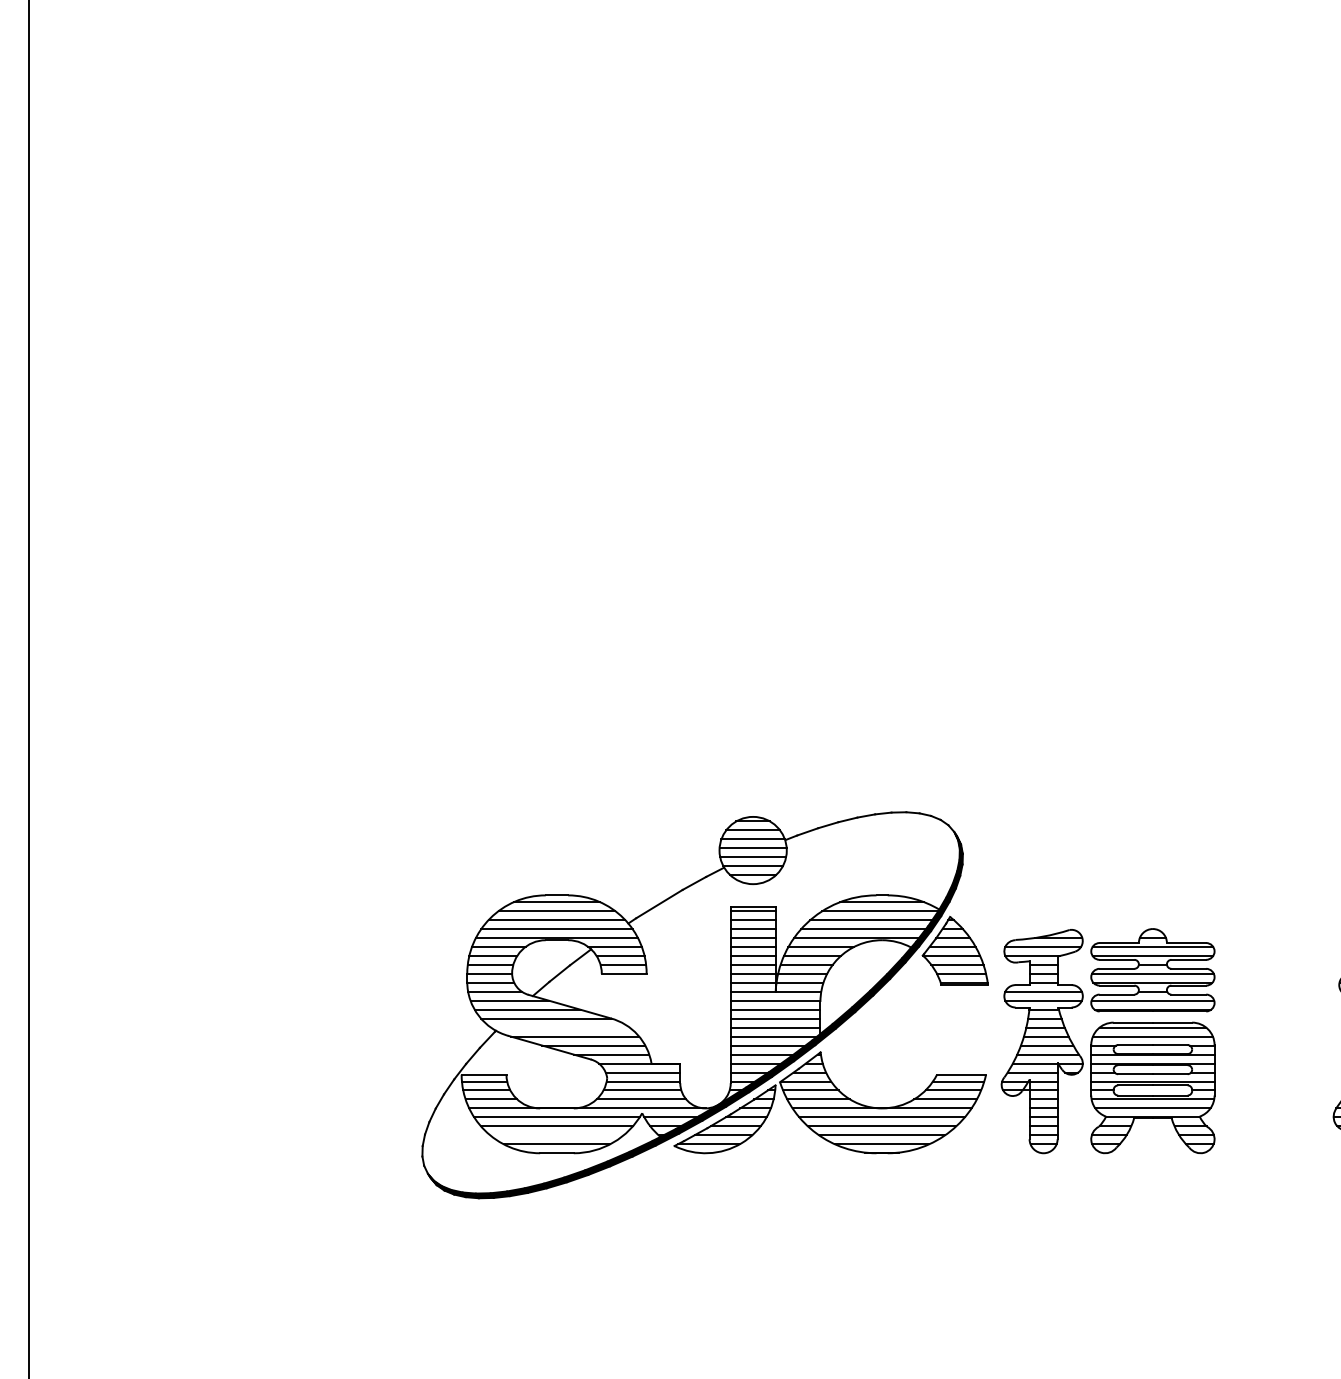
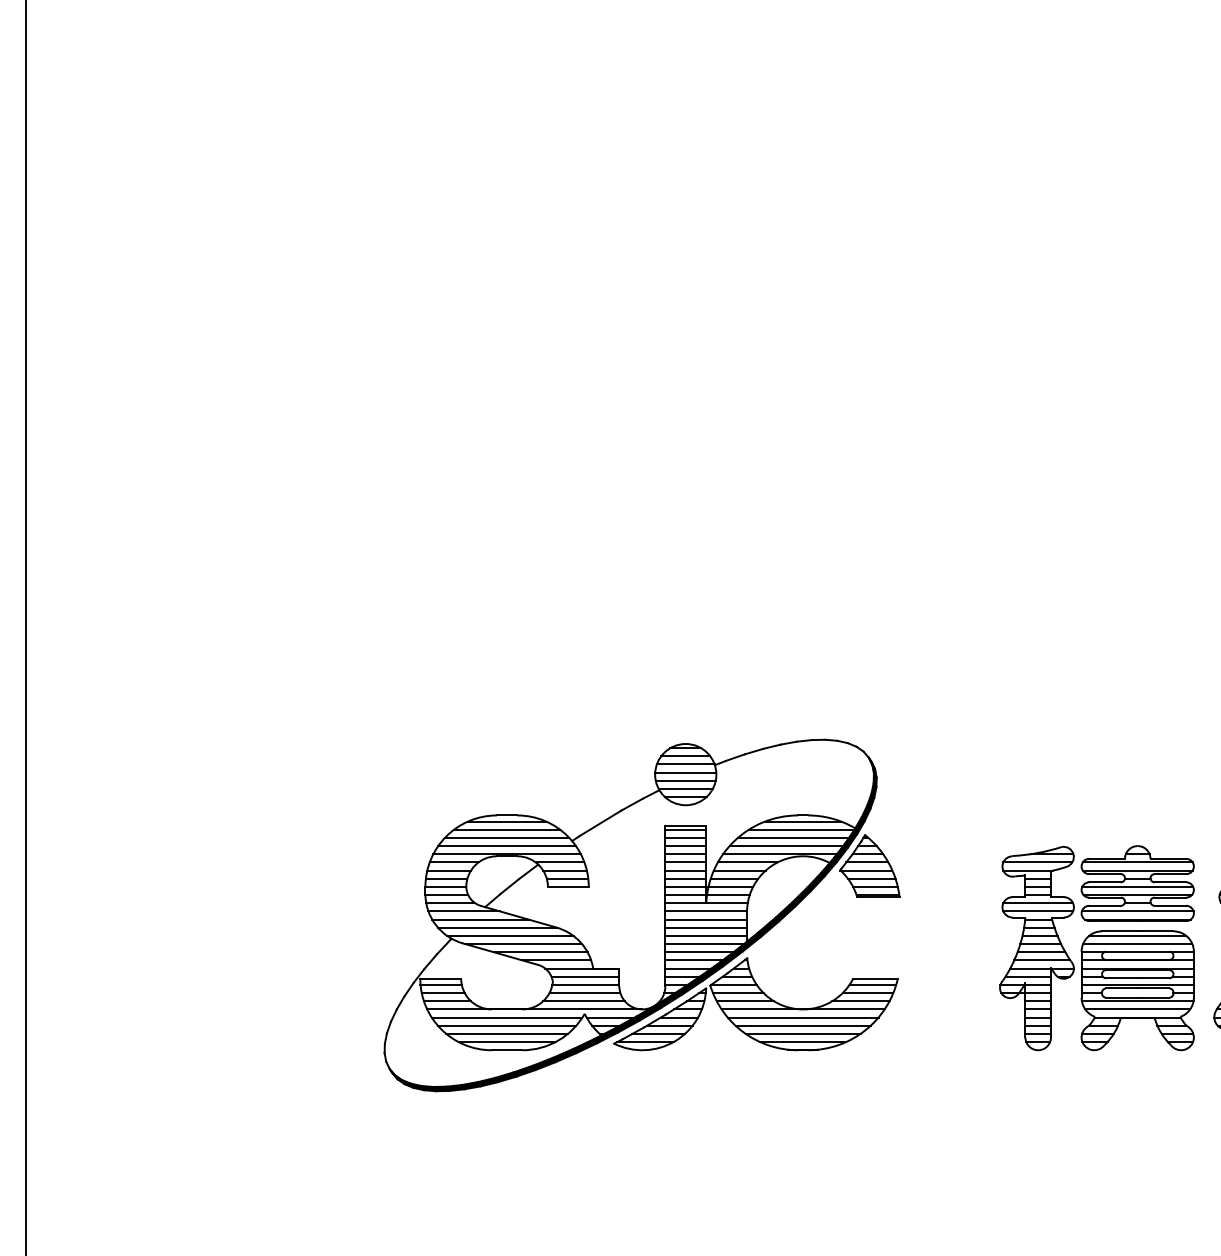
line: (560, 1027) -> (510, 935), added
part: (1107, 1041) -> (1096, 948), moved
line: (556, 1134) -> (506, 1033), added

